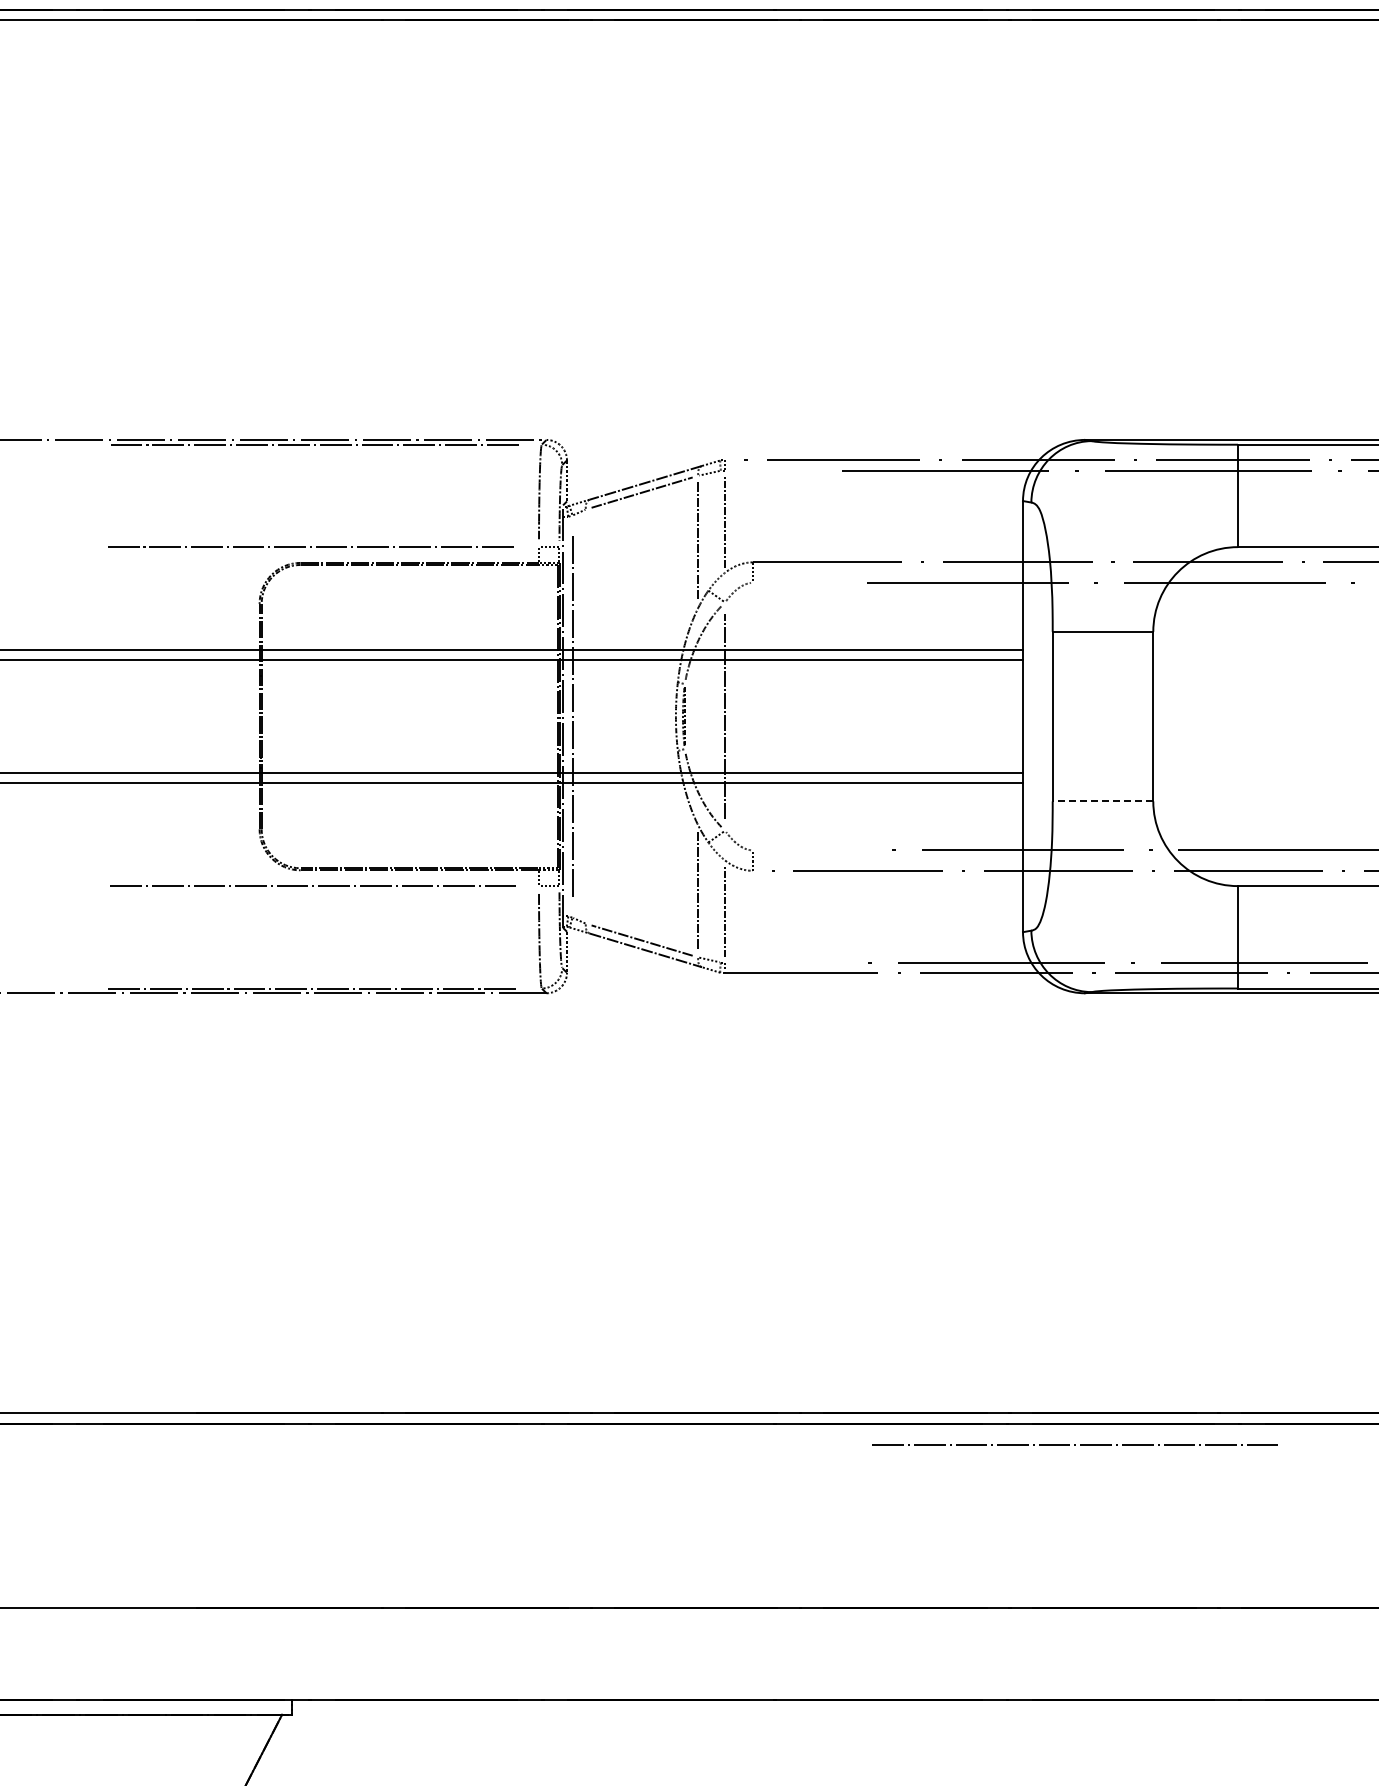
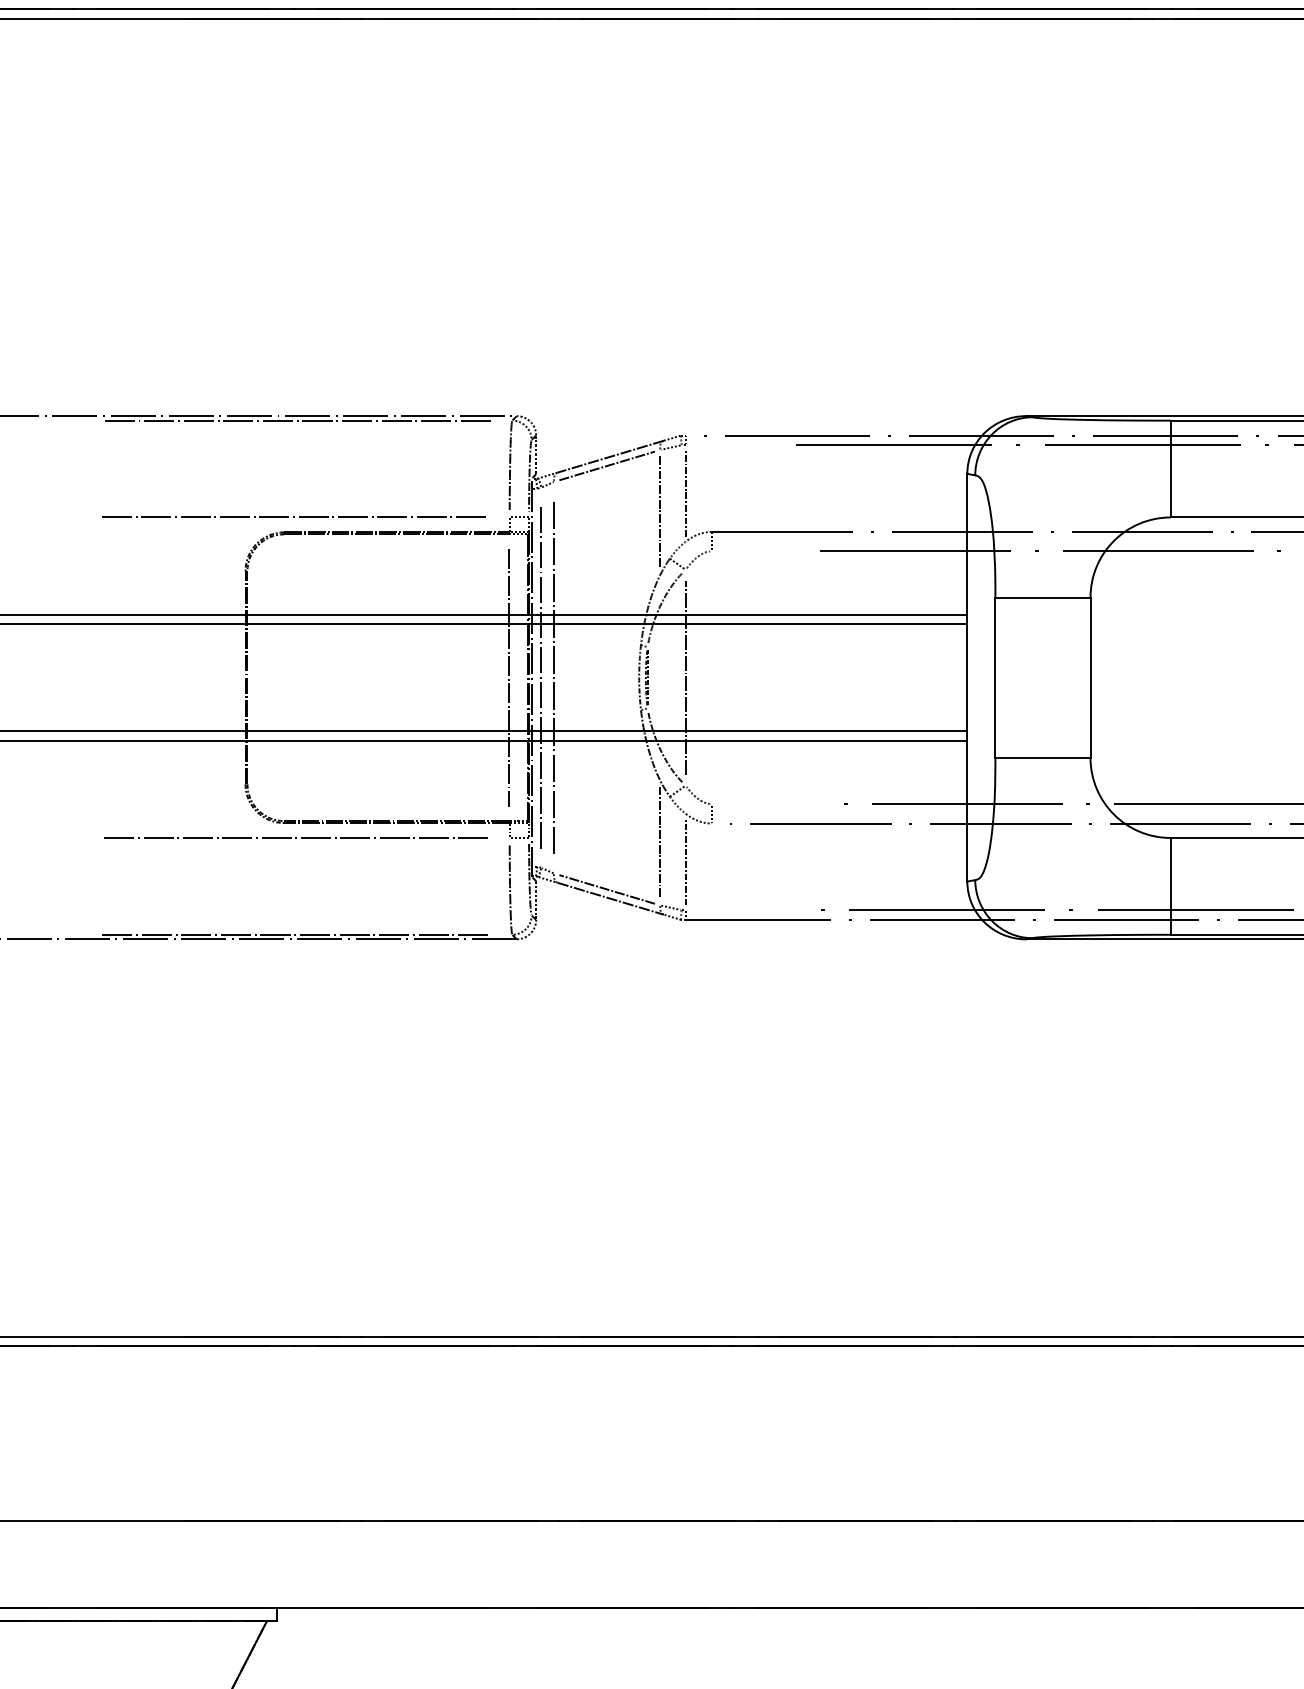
line: (537, 716) -> (508, 677), added
line: (585, 716) -> (553, 677), added
line: (1102, 801) -> (1042, 757), dashed -> solid
line: (1074, 1444) -> (1016, 1365), removed

